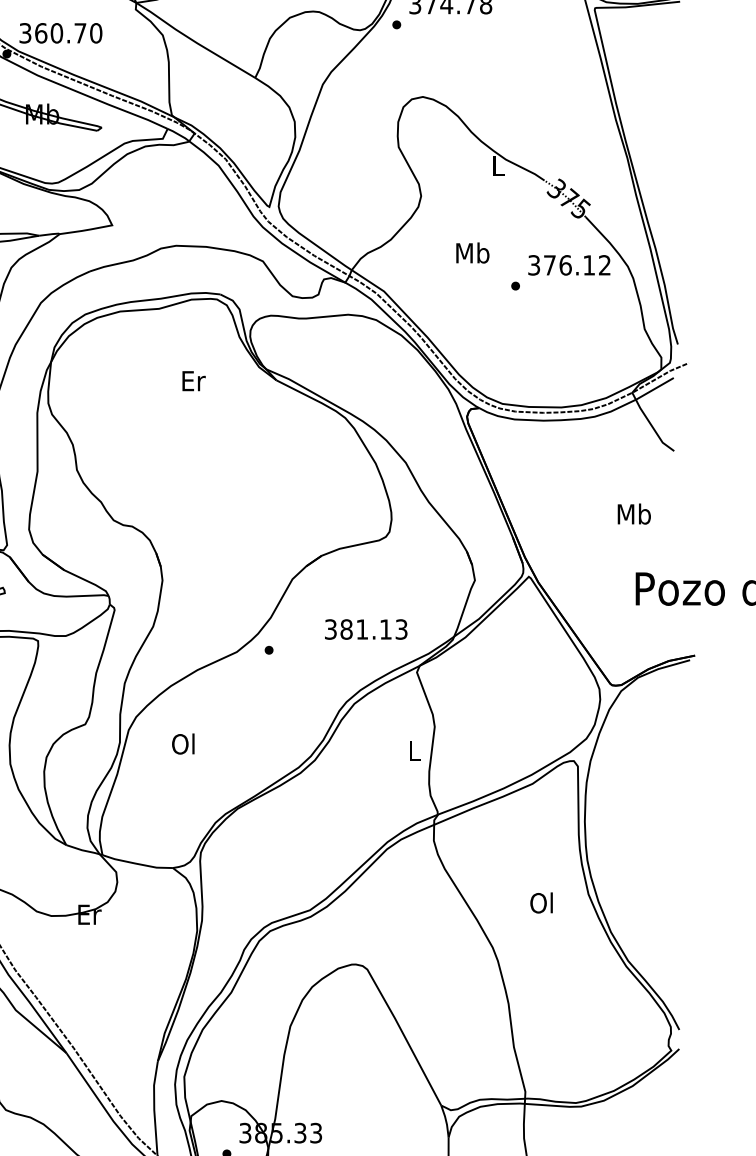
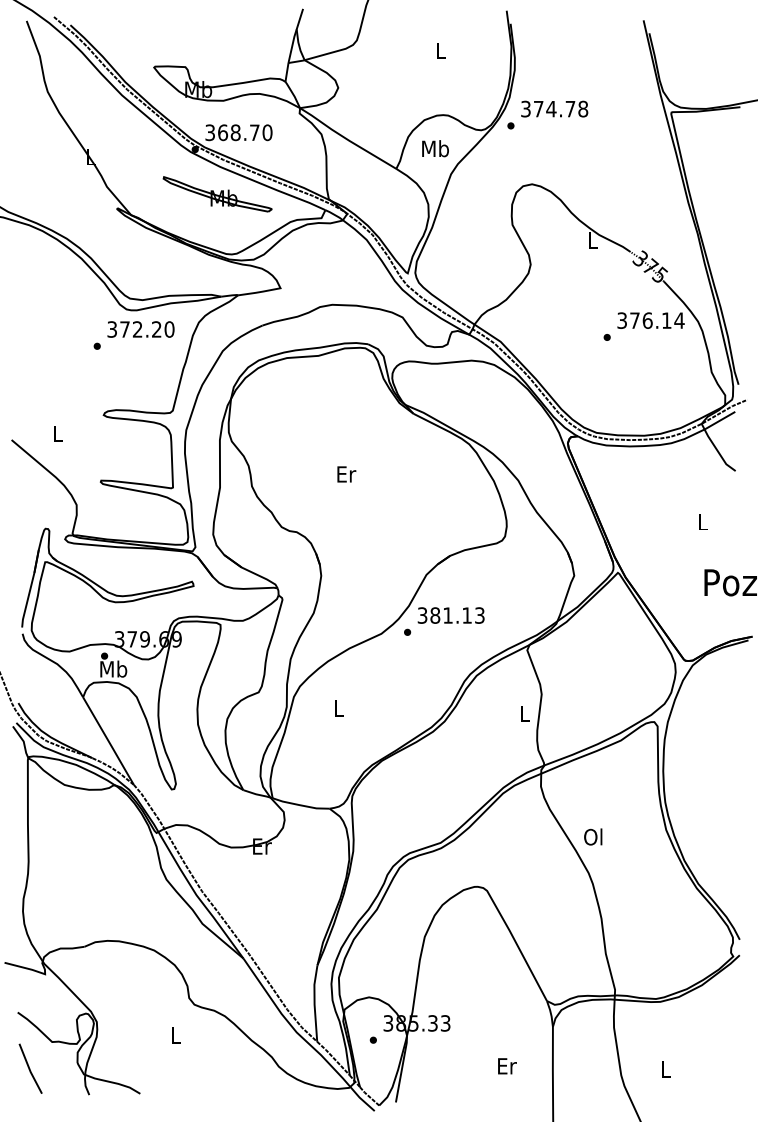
text: (56, 32) -> (235, 132), 360.70 -> 368.70
text: (472, 252) -> (435, 148), moved
text: (604, 265) -> (679, 320), 376.12 -> 376.14
text: (193, 381) -> (346, 474), moved
text: (634, 513) -> (703, 521), Mb -> L
text: (365, 629) -> (450, 615), moved
text: (183, 743) -> (338, 707), Ol -> L
text: (541, 902) -> (593, 836), moved

